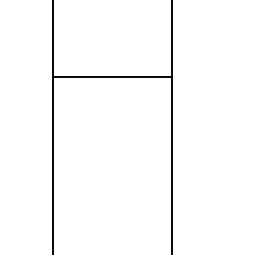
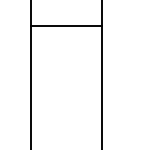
line: (111, 77) -> (65, 26), moved

